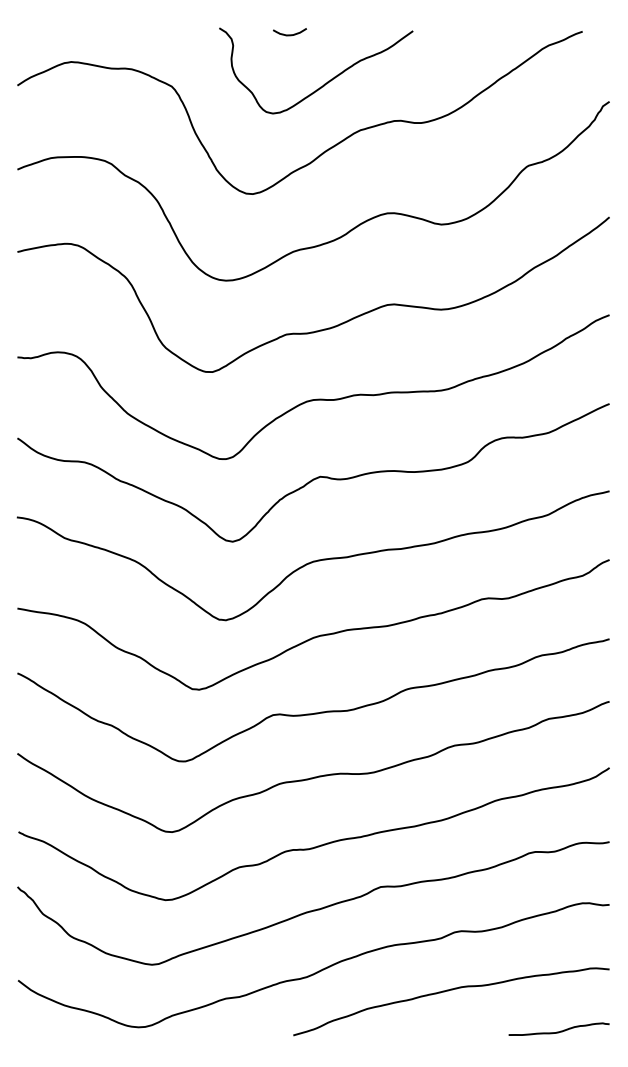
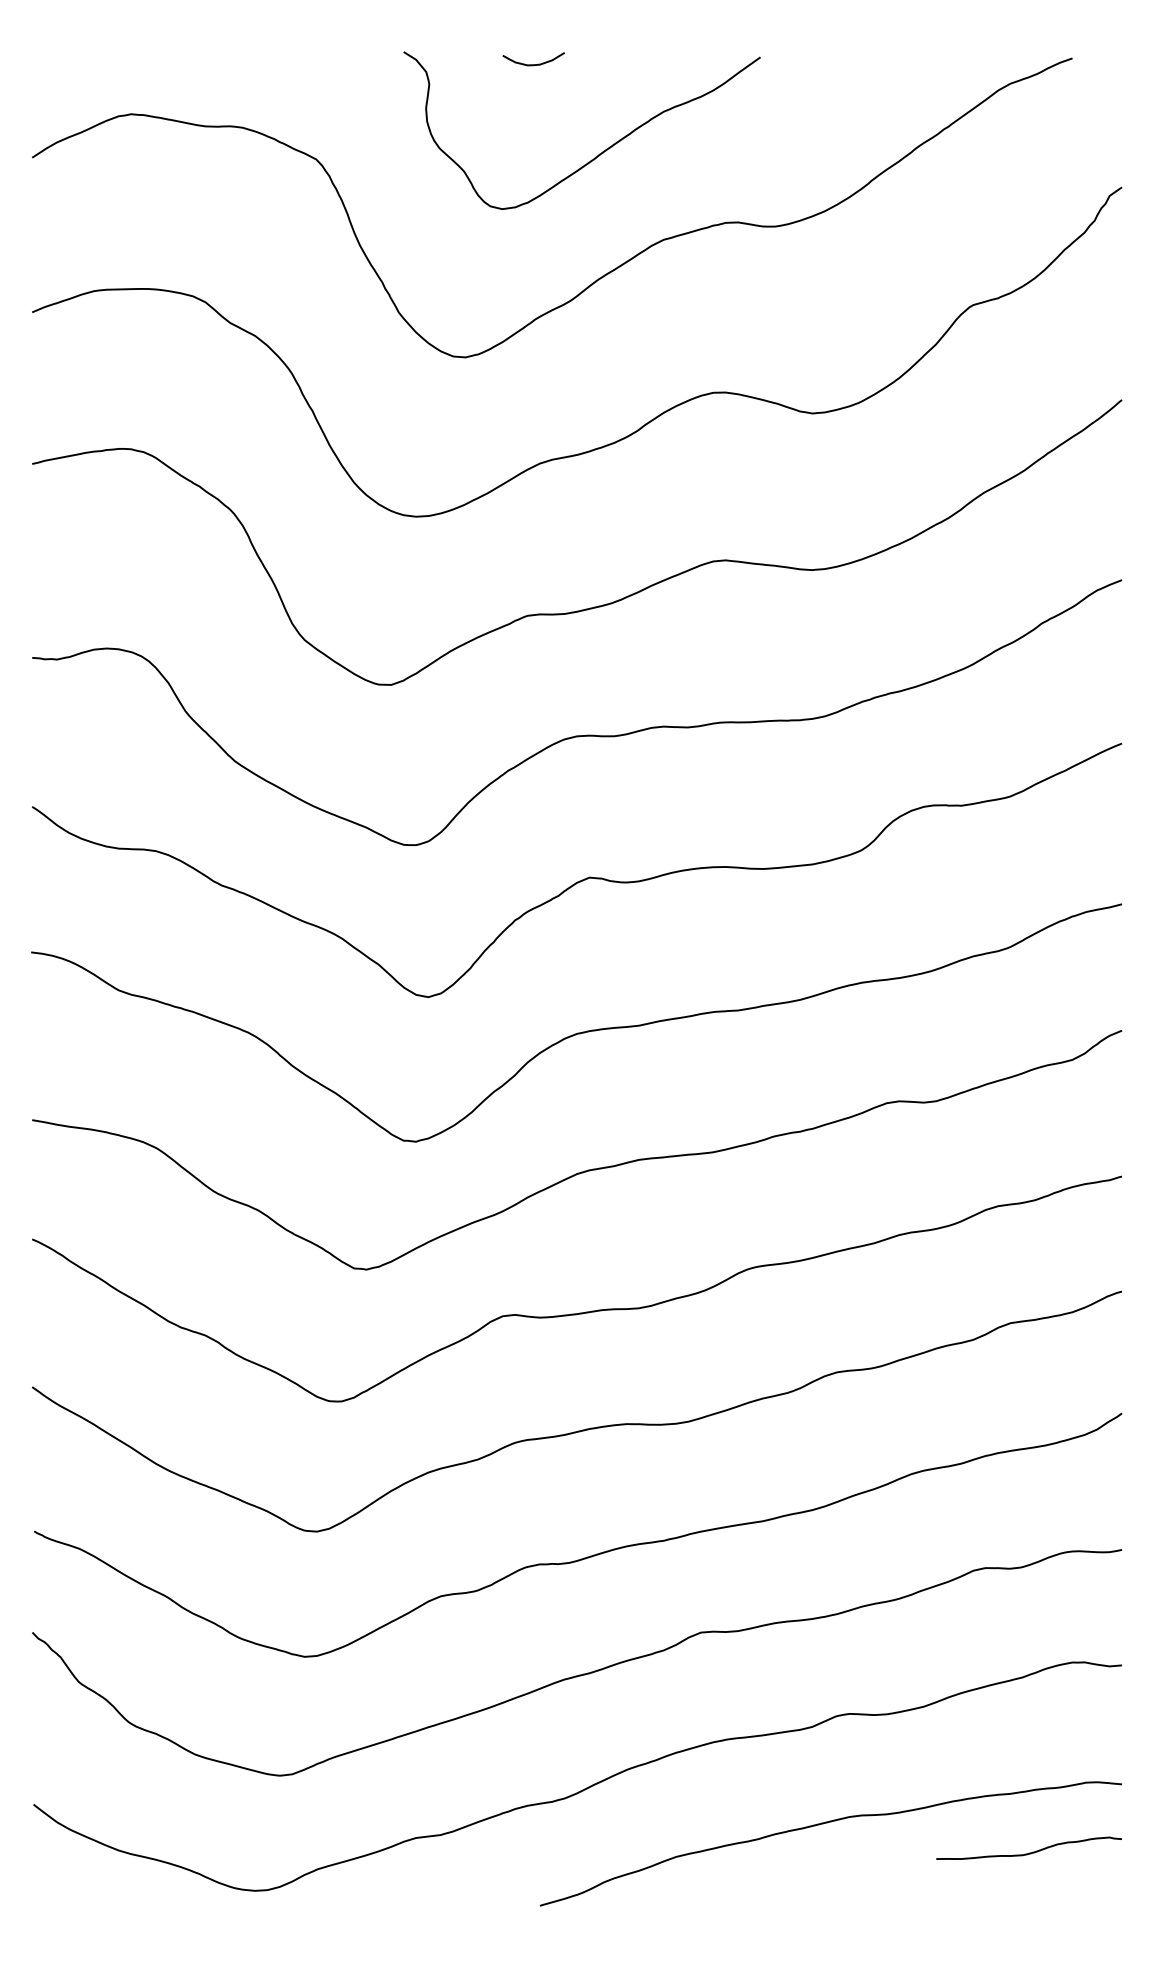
curve: (560, 1030) -> (1031, 1850), moved

